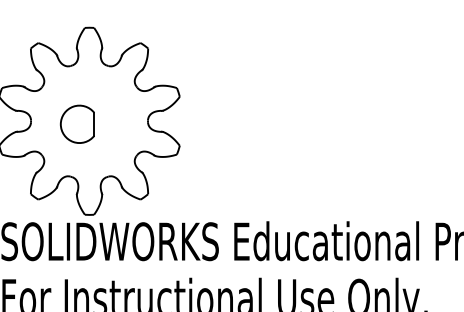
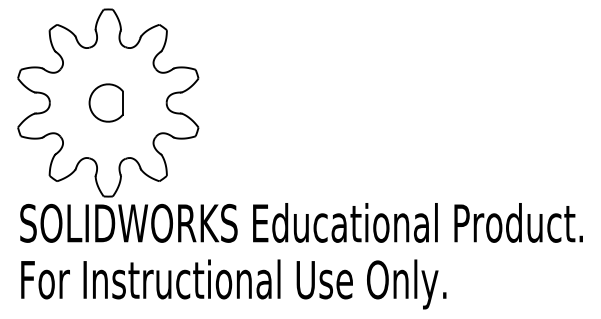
part: (76, 123) -> (105, 102), moved

